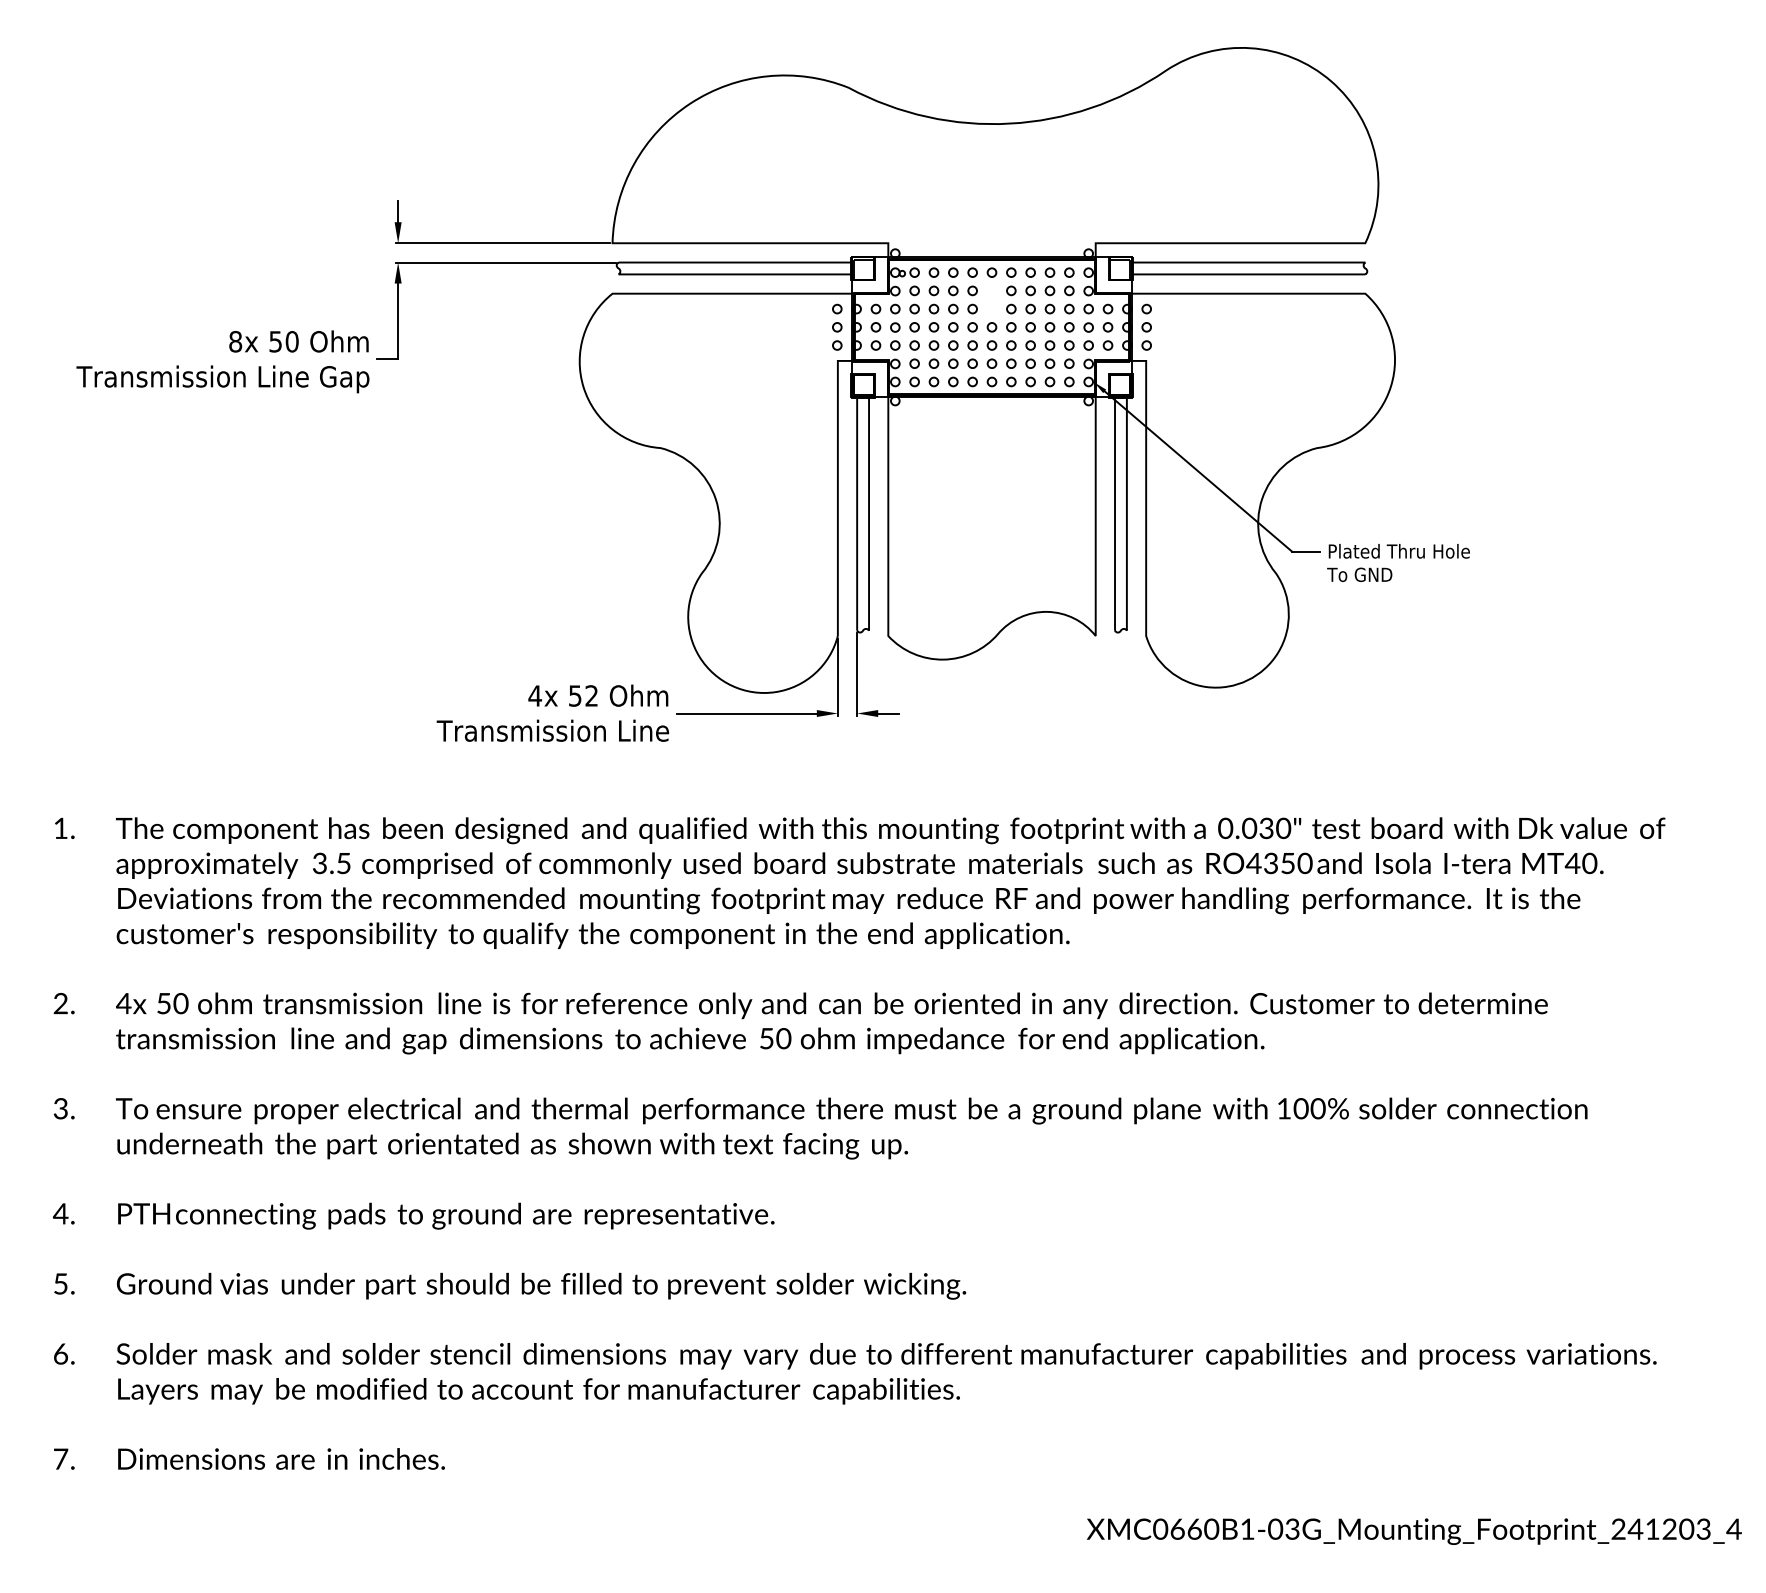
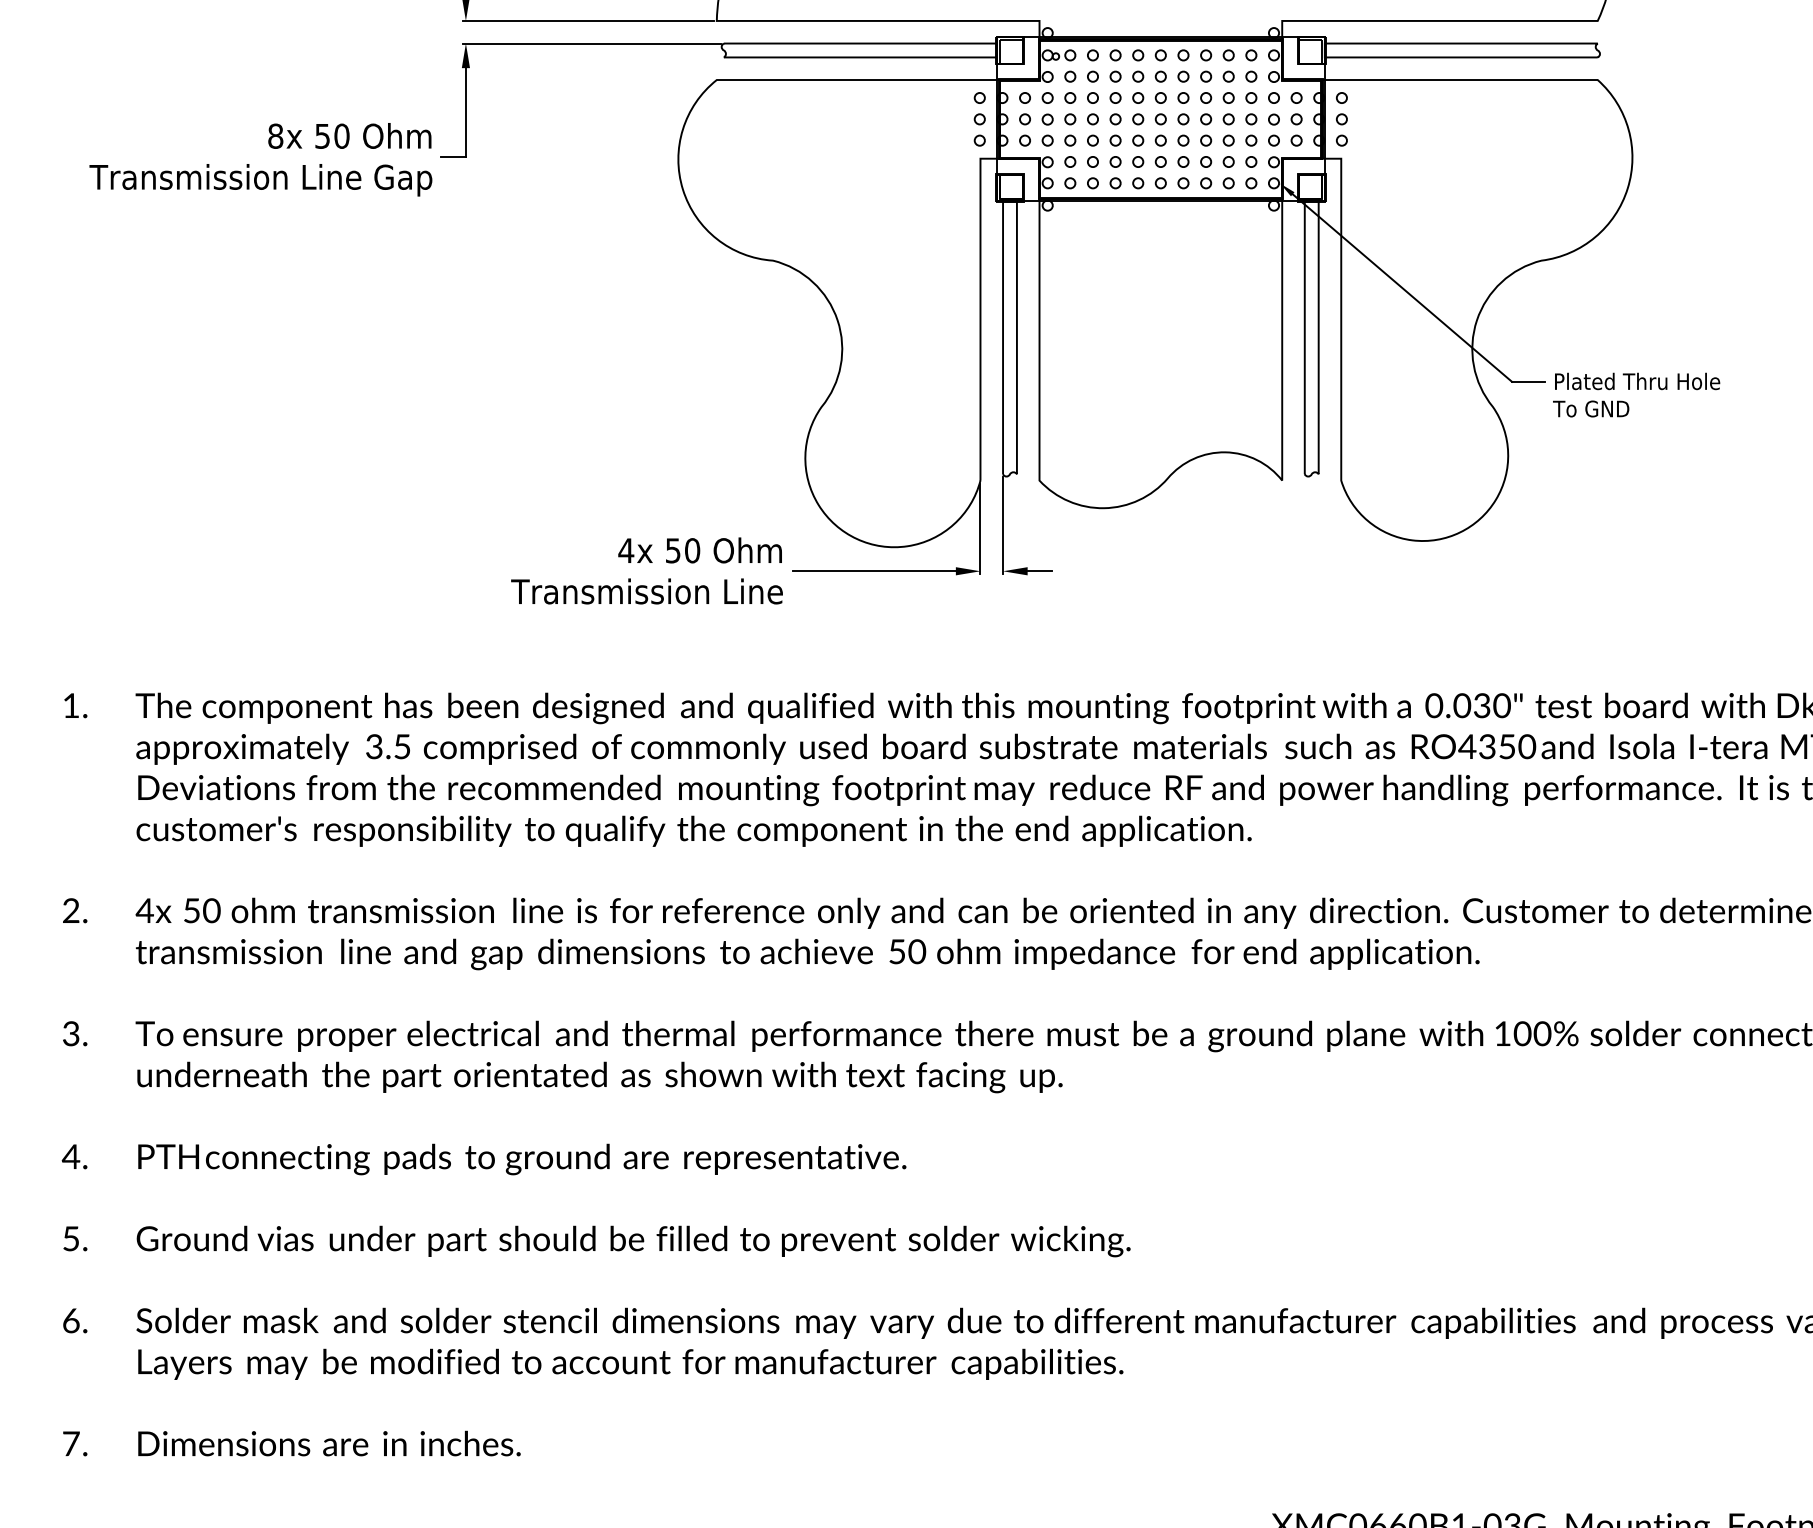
part: (991, 299) -> (1160, 86), added
text: (591, 695) -> (692, 550), 52 -> 50

